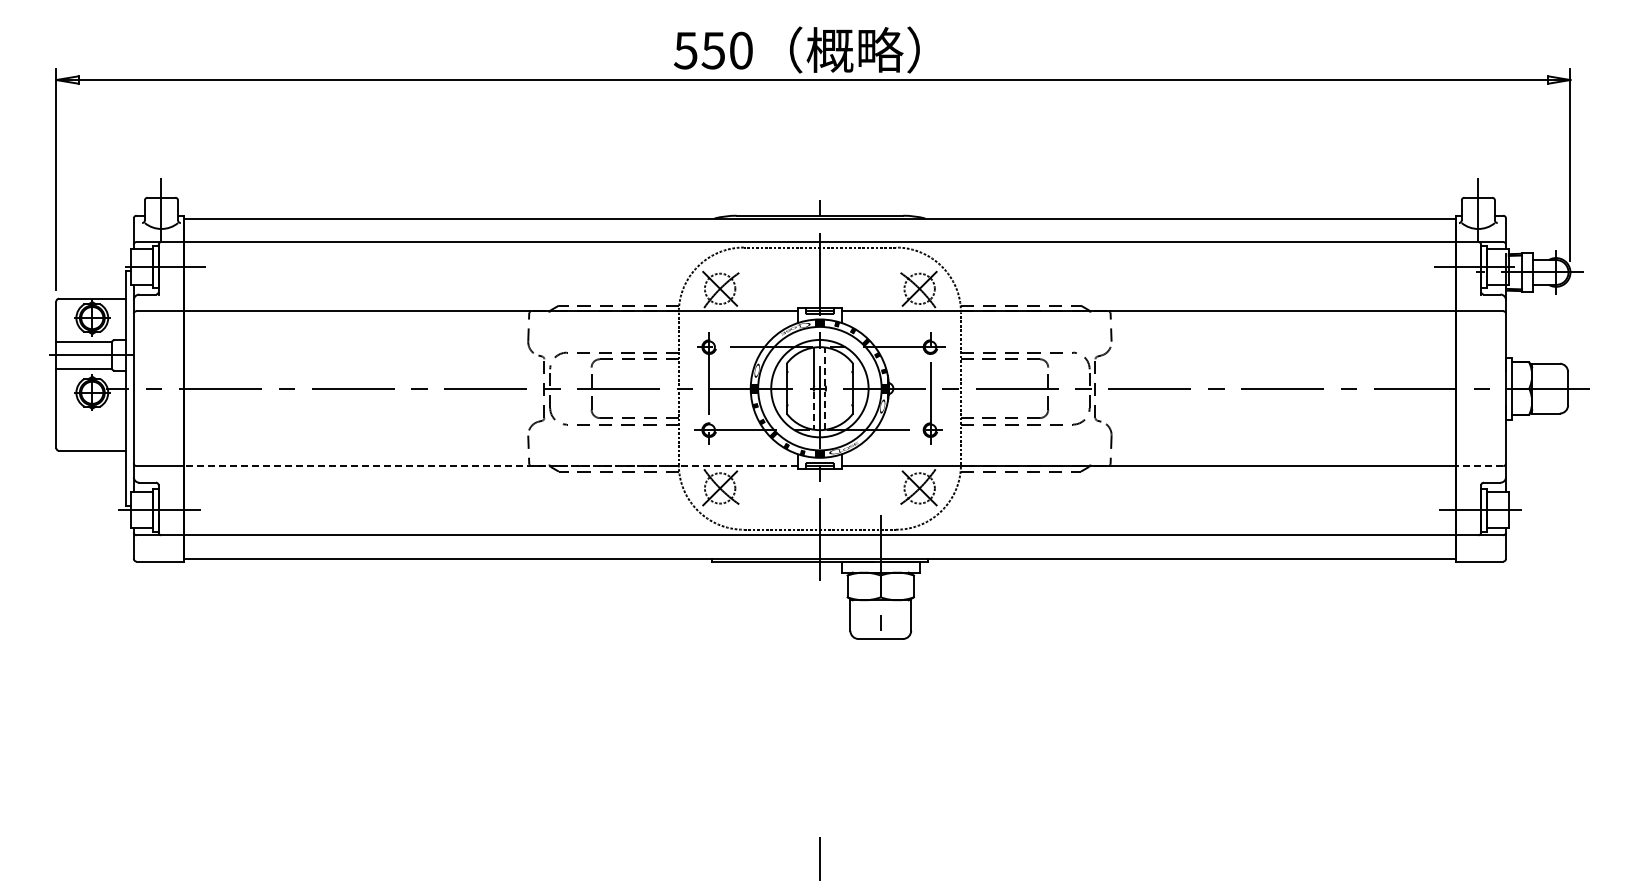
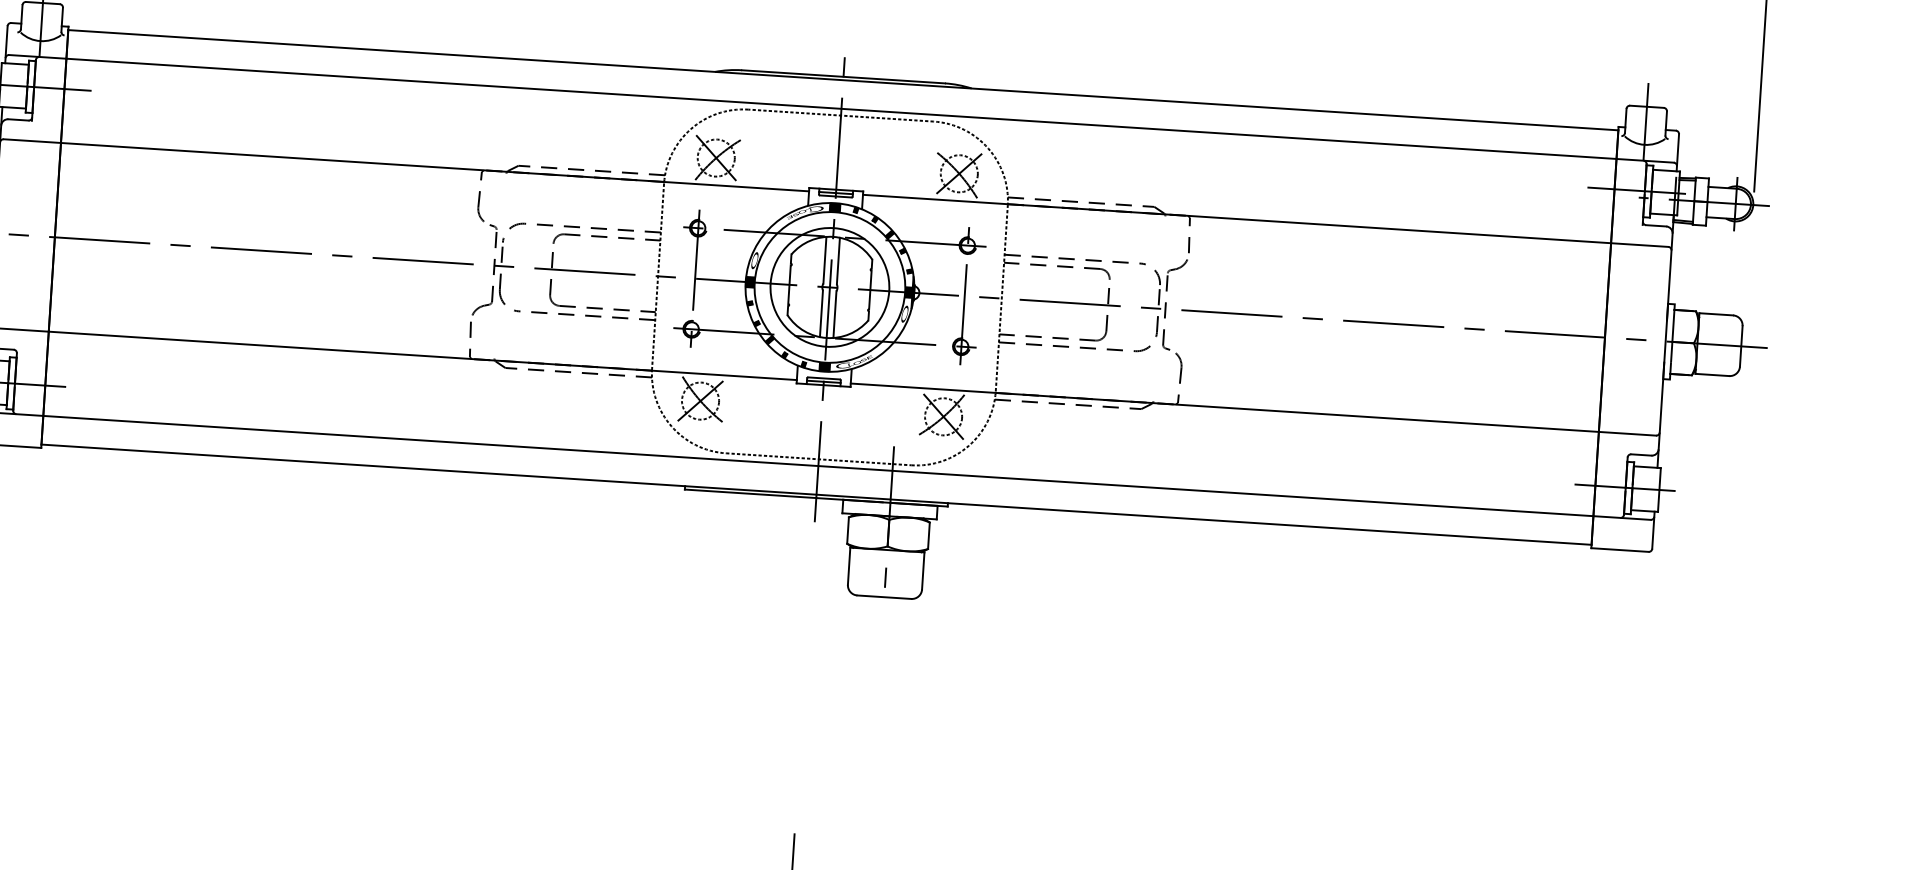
line: (825, 366) -> (838, 260), dashed -> solid
line: (825, 410) -> (835, 314), dashed -> solid
line: (814, 411) -> (821, 314), dashed -> solid
line: (490, 466) -> (422, 356), dashed -> solid
line: (1479, 466) -> (1627, 434), dashed -> solid

